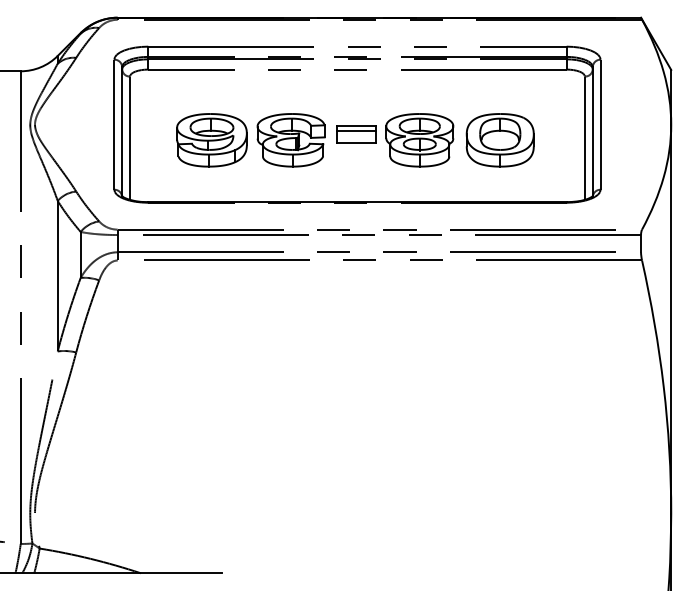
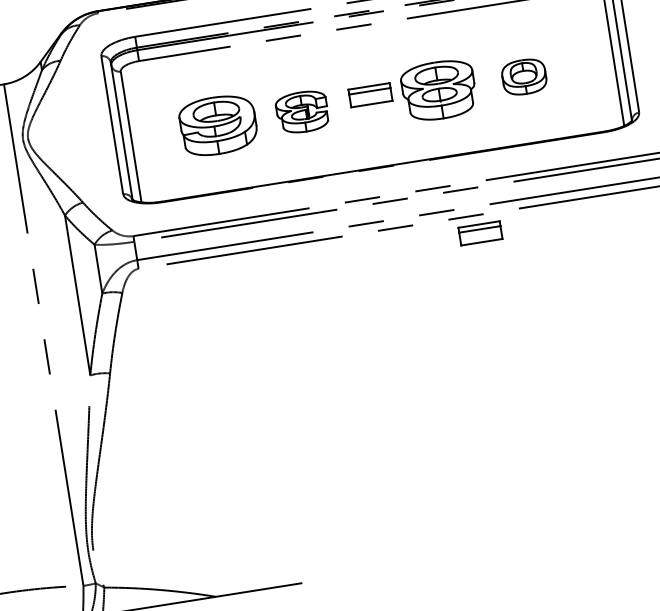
part: (290, 140) -> (301, 112), size x0.7
part: (499, 140) -> (523, 77), size x0.6
part: (437, 277) -> (480, 233), added

